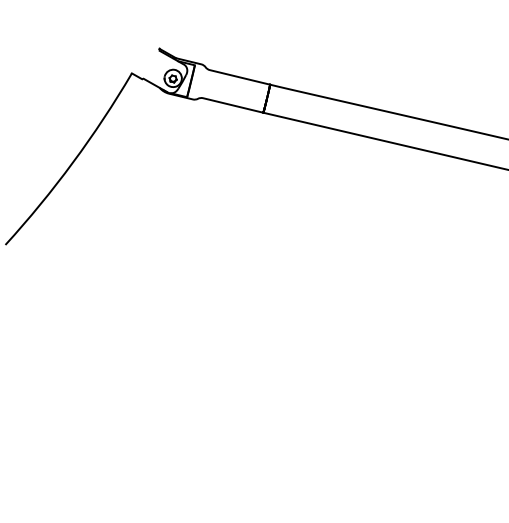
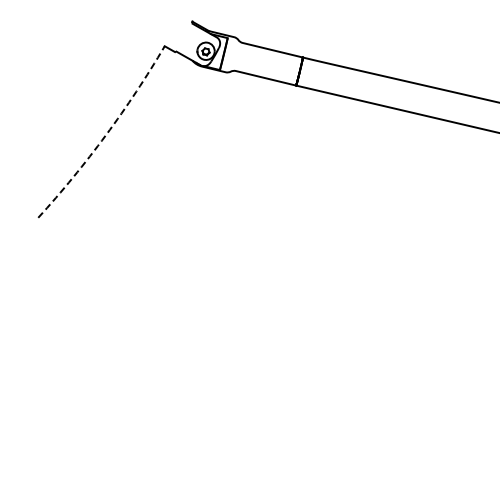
arc: (73, 162) -> (106, 135), solid -> dashed

